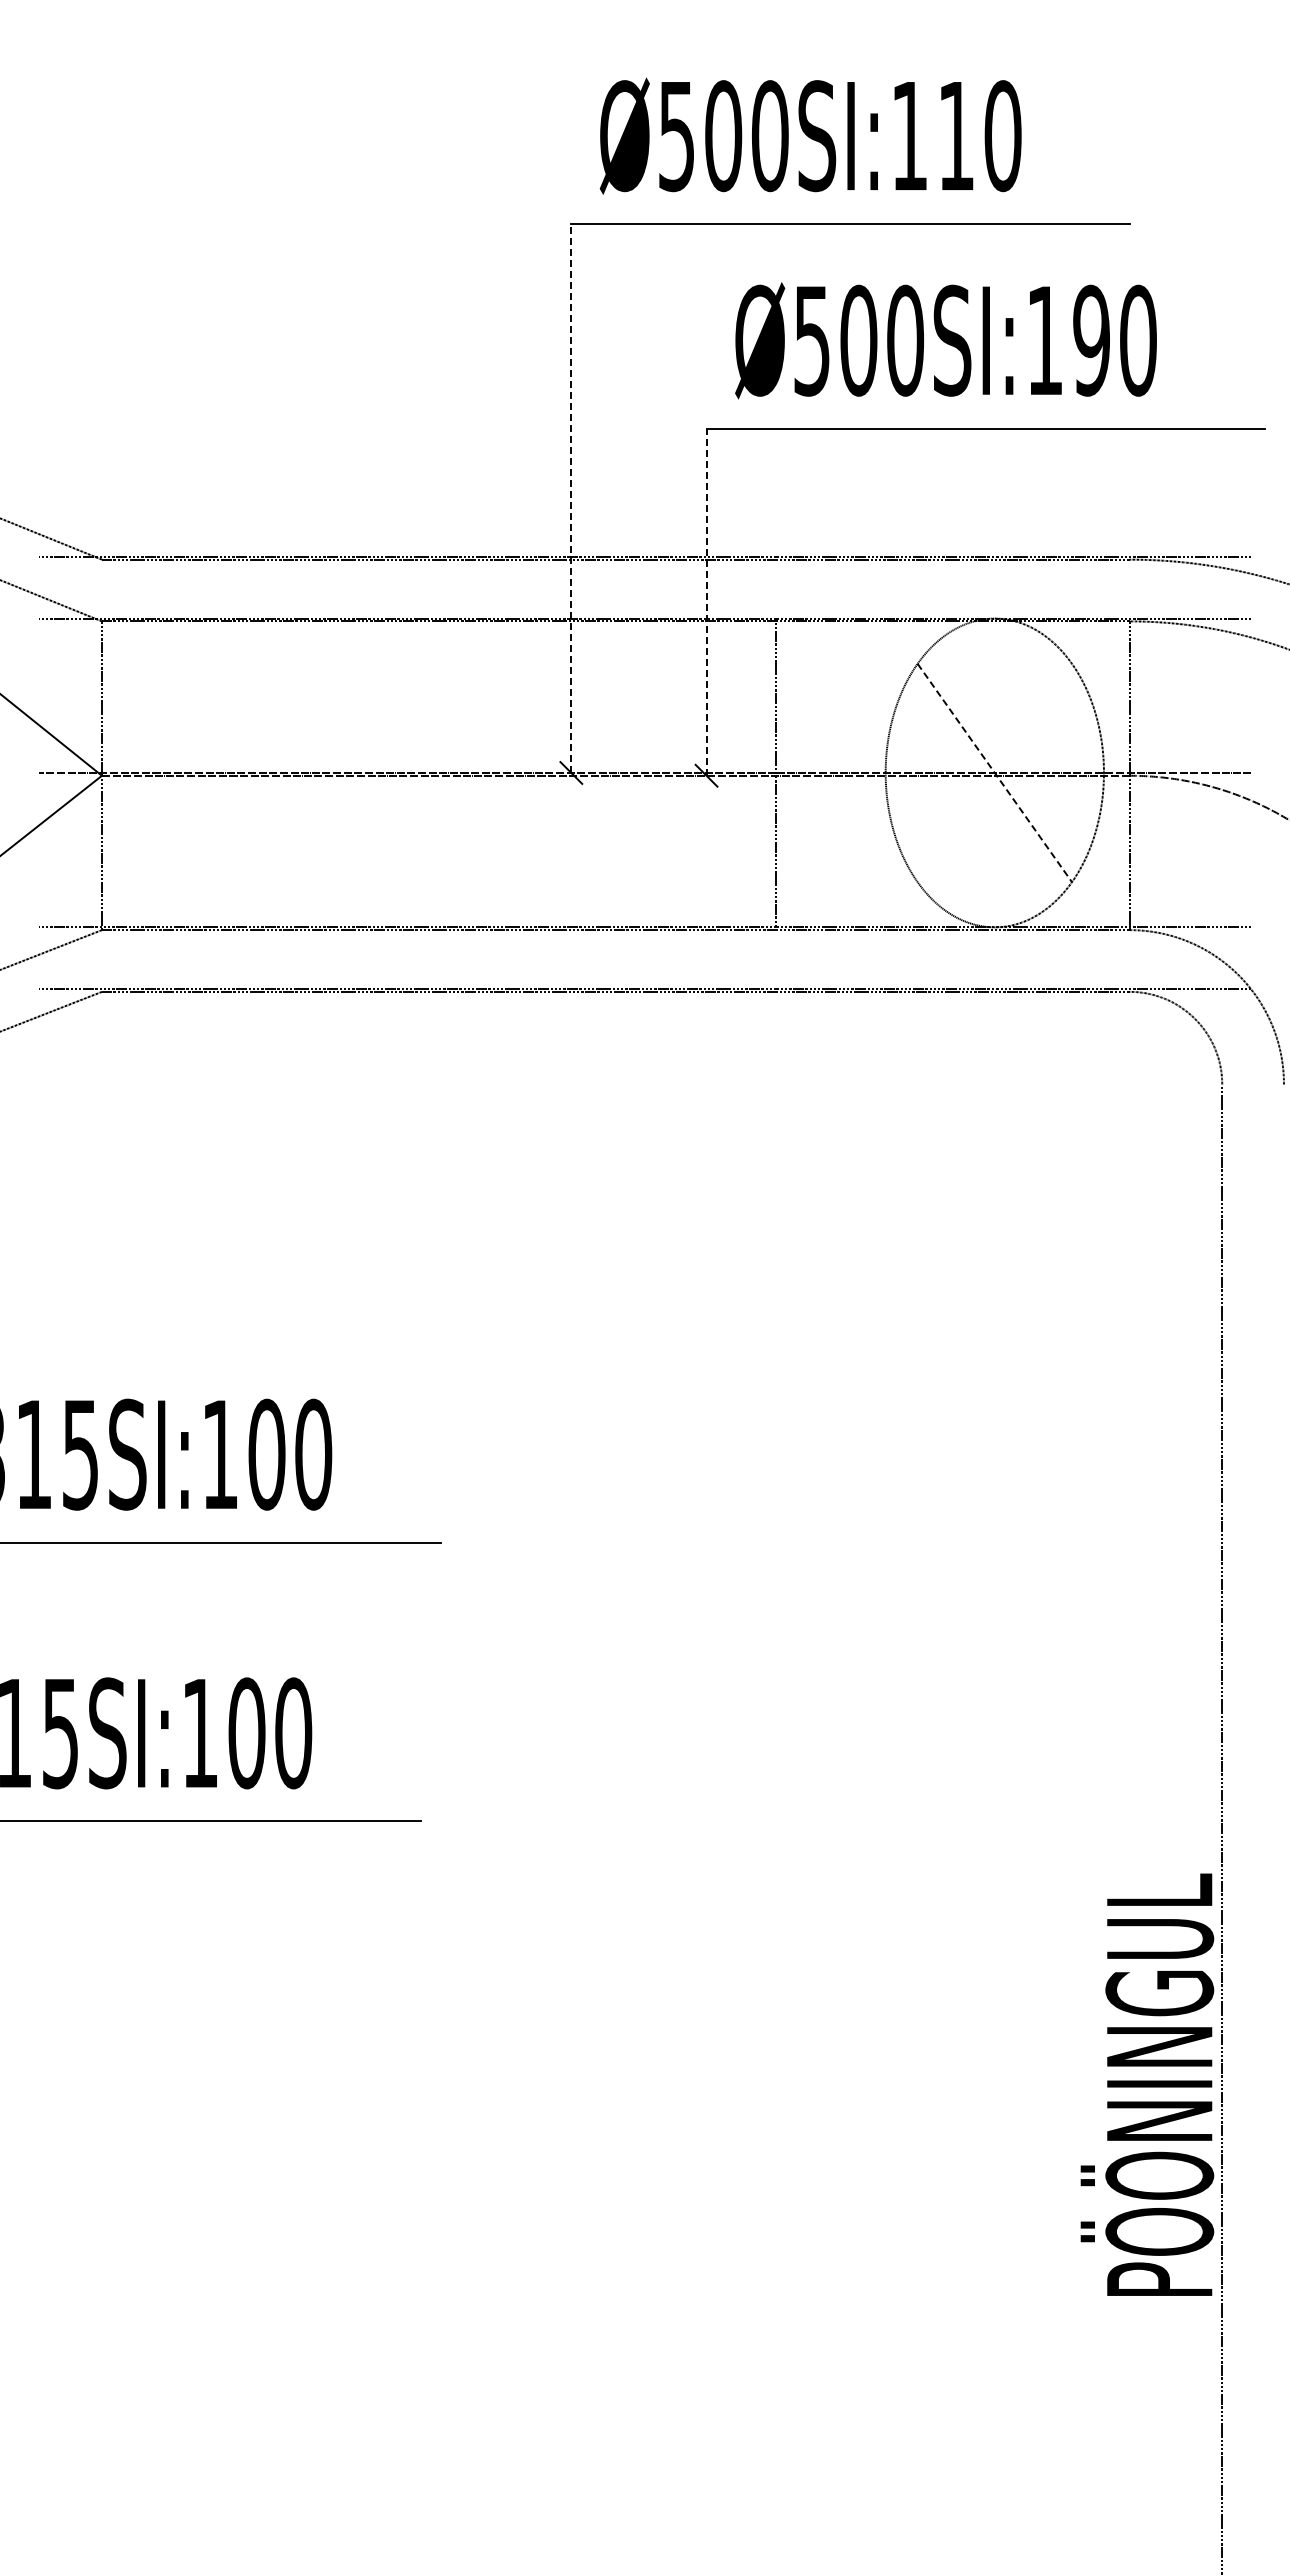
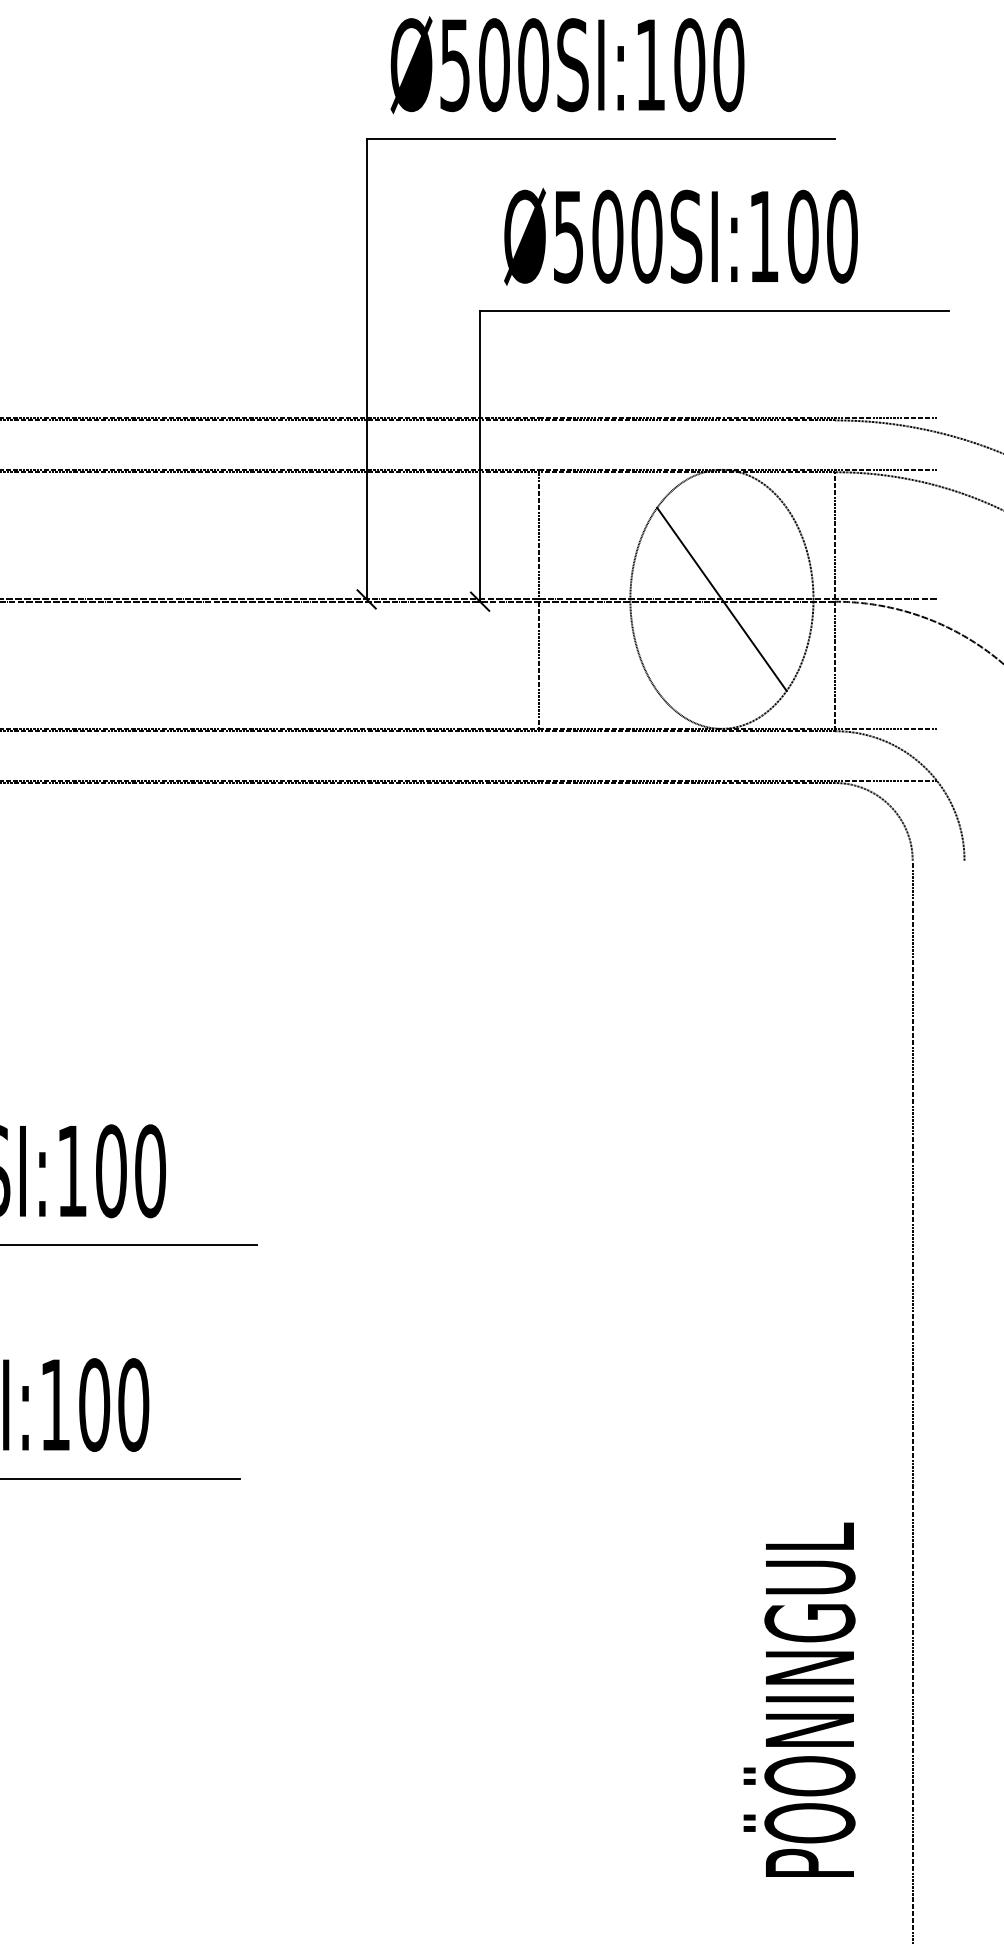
text: (956, 136) -> (689, 65), Ø500SI:110 -> Ø500SI:100
text: (1091, 340) -> (803, 236), Ø500SI:190 -> Ø500SI:100
line: (571, 498) -> (366, 369), dashed -> solid
line: (706, 602) -> (480, 456), dashed -> solid
line: (994, 772) -> (721, 598), dashed -> solid
text: (1147, 2084) -> (799, 1699), moved

